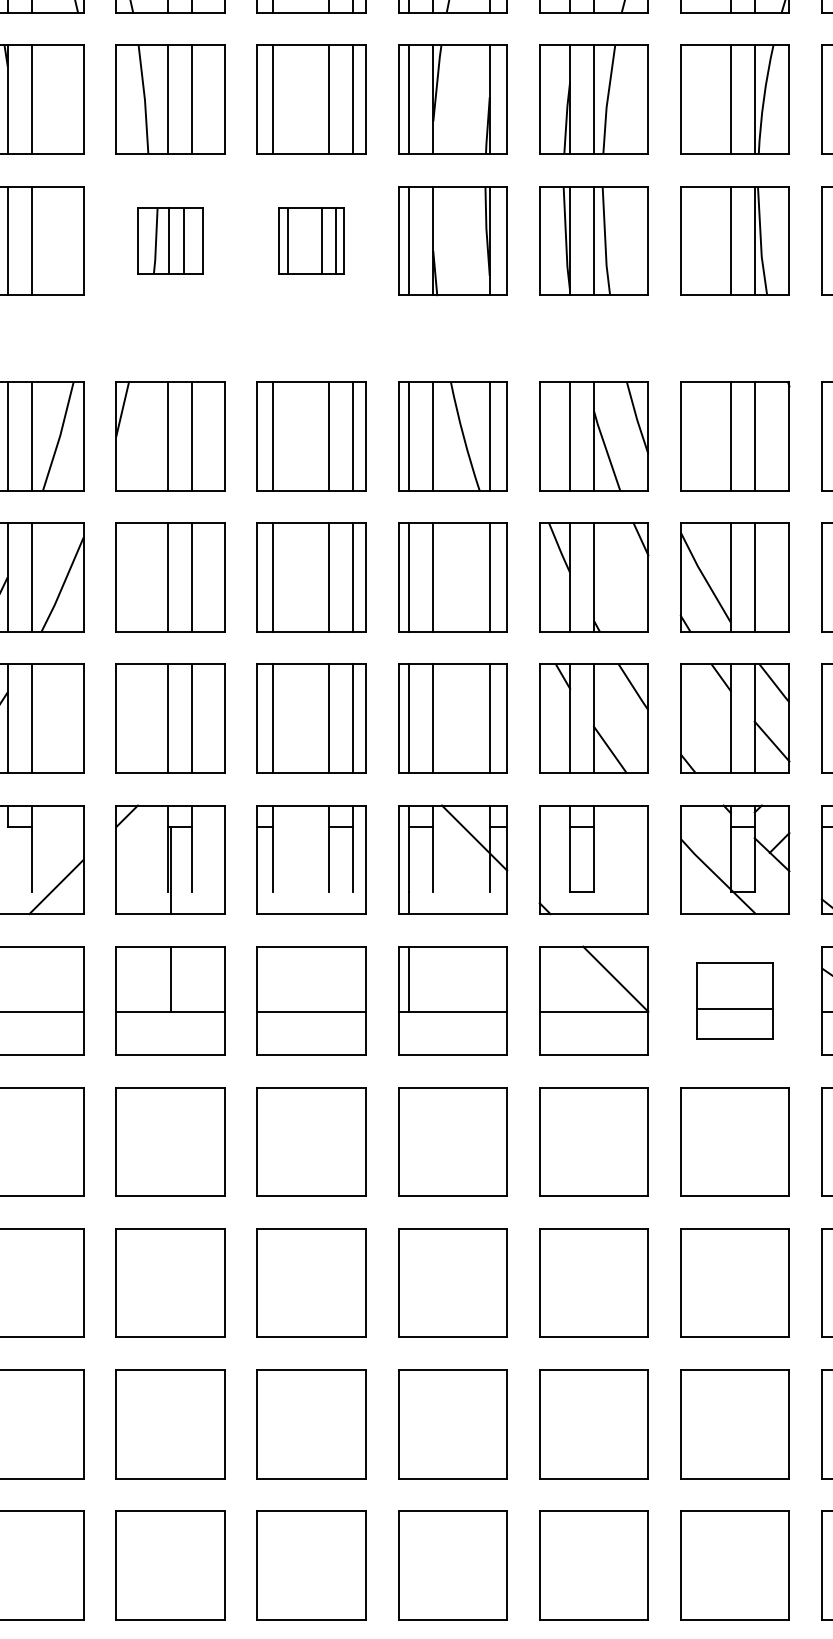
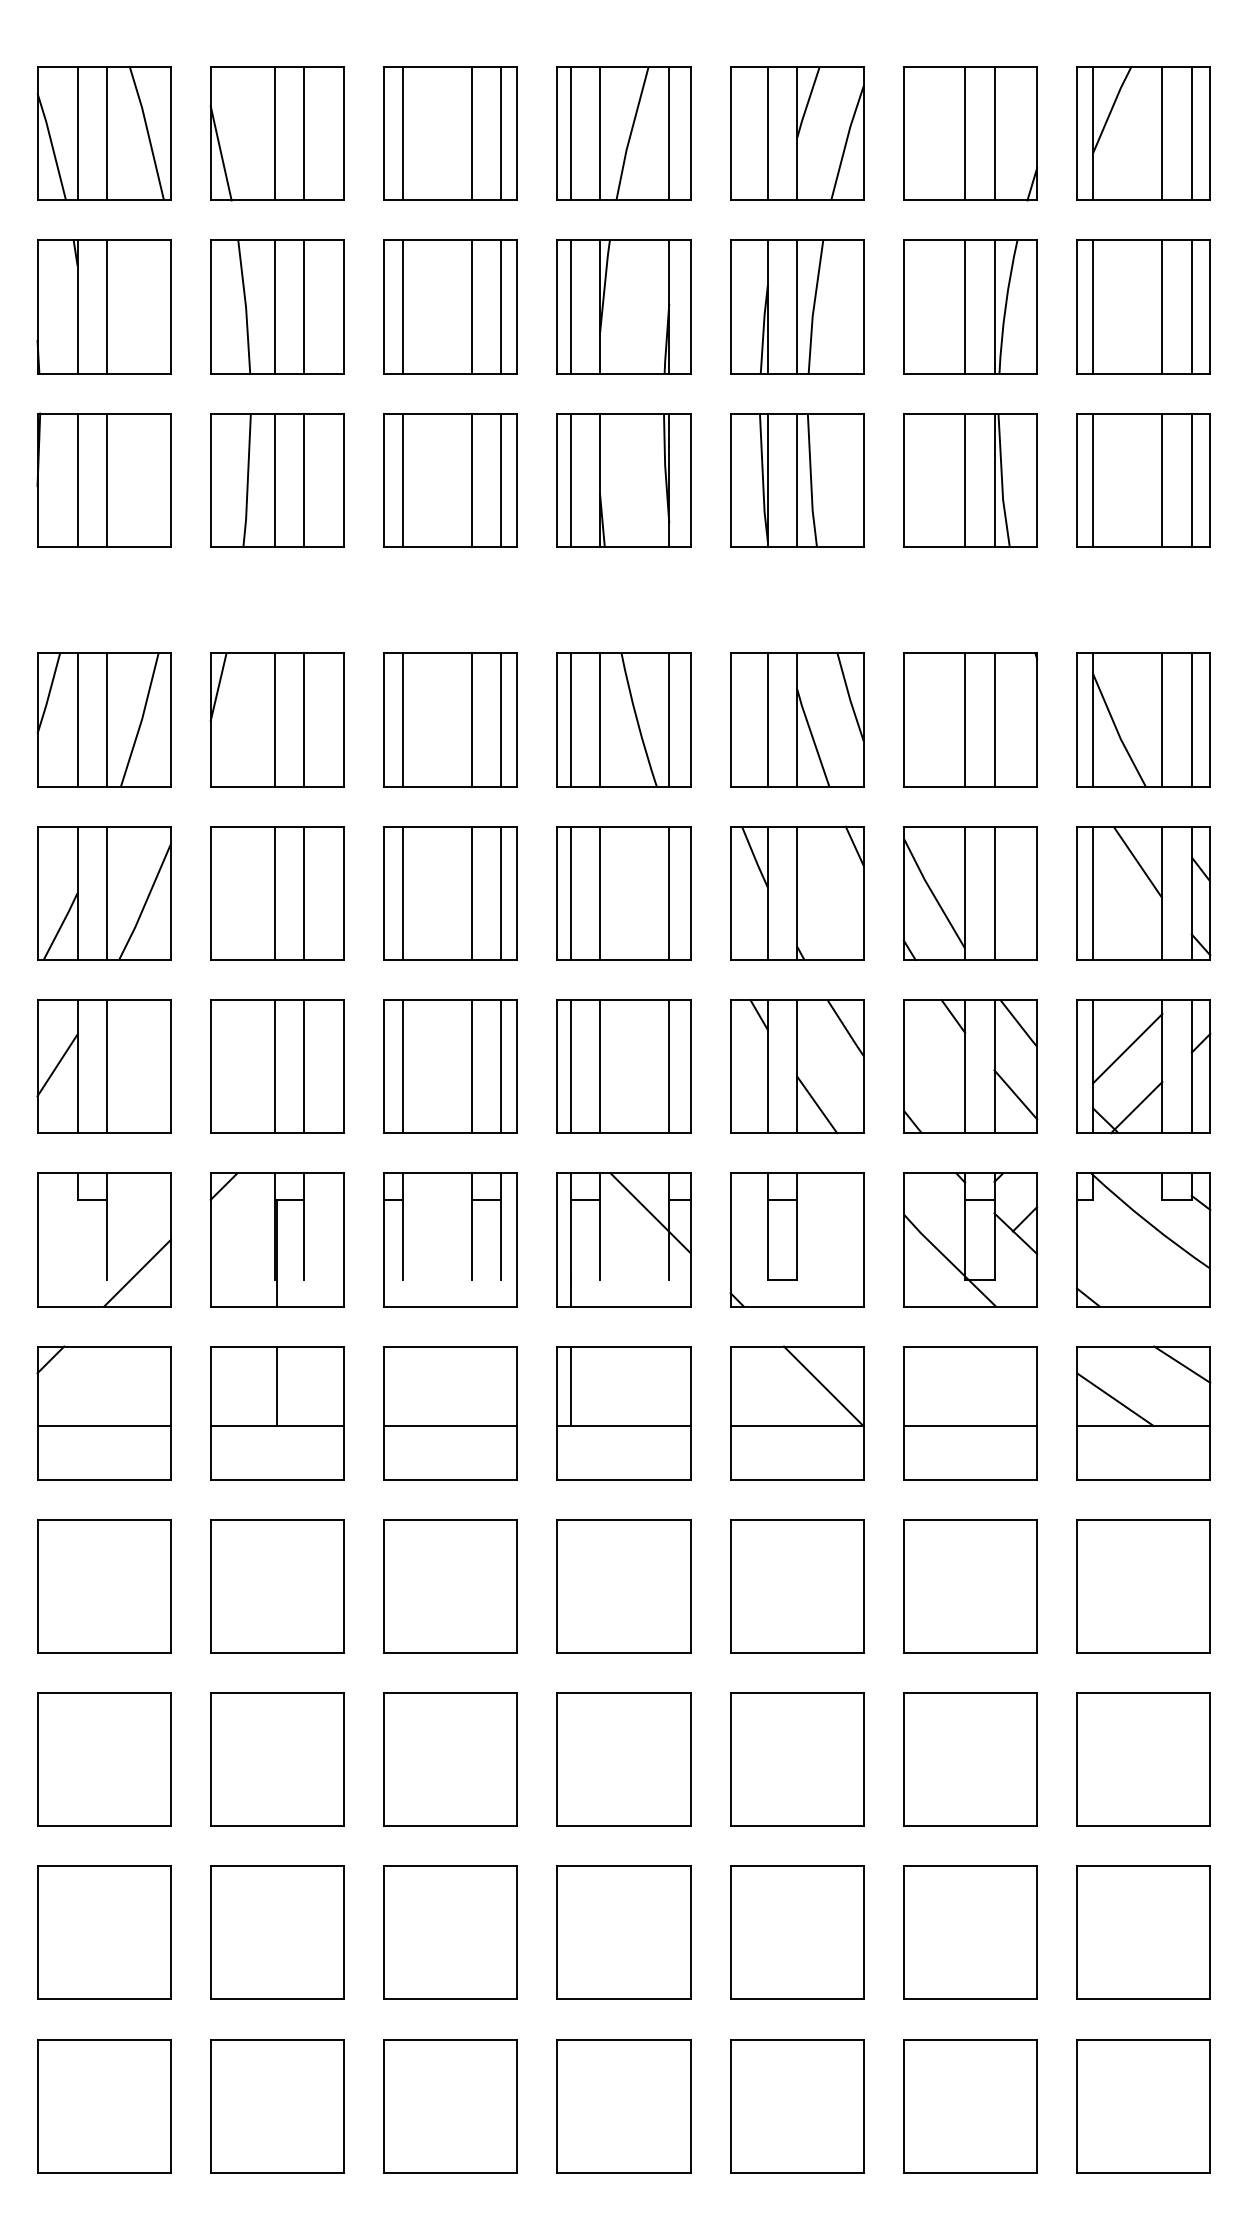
part: (170, 241) -> (277, 480), size x1.67
part: (311, 241) -> (450, 480), size x1.67
part: (735, 1001) -> (970, 1413), size x1.43

